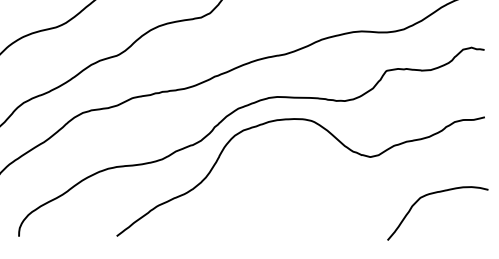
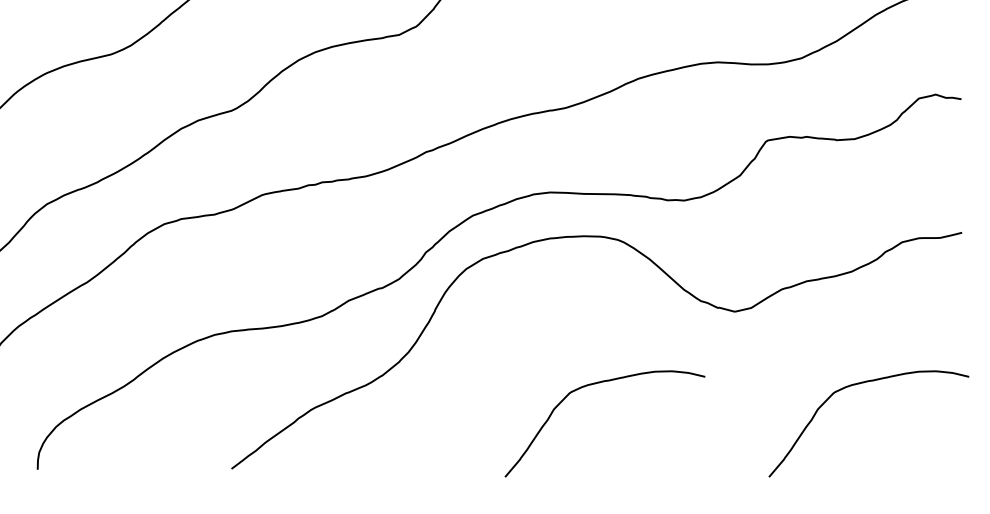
curve: (299, 194) -> (594, 385), added

